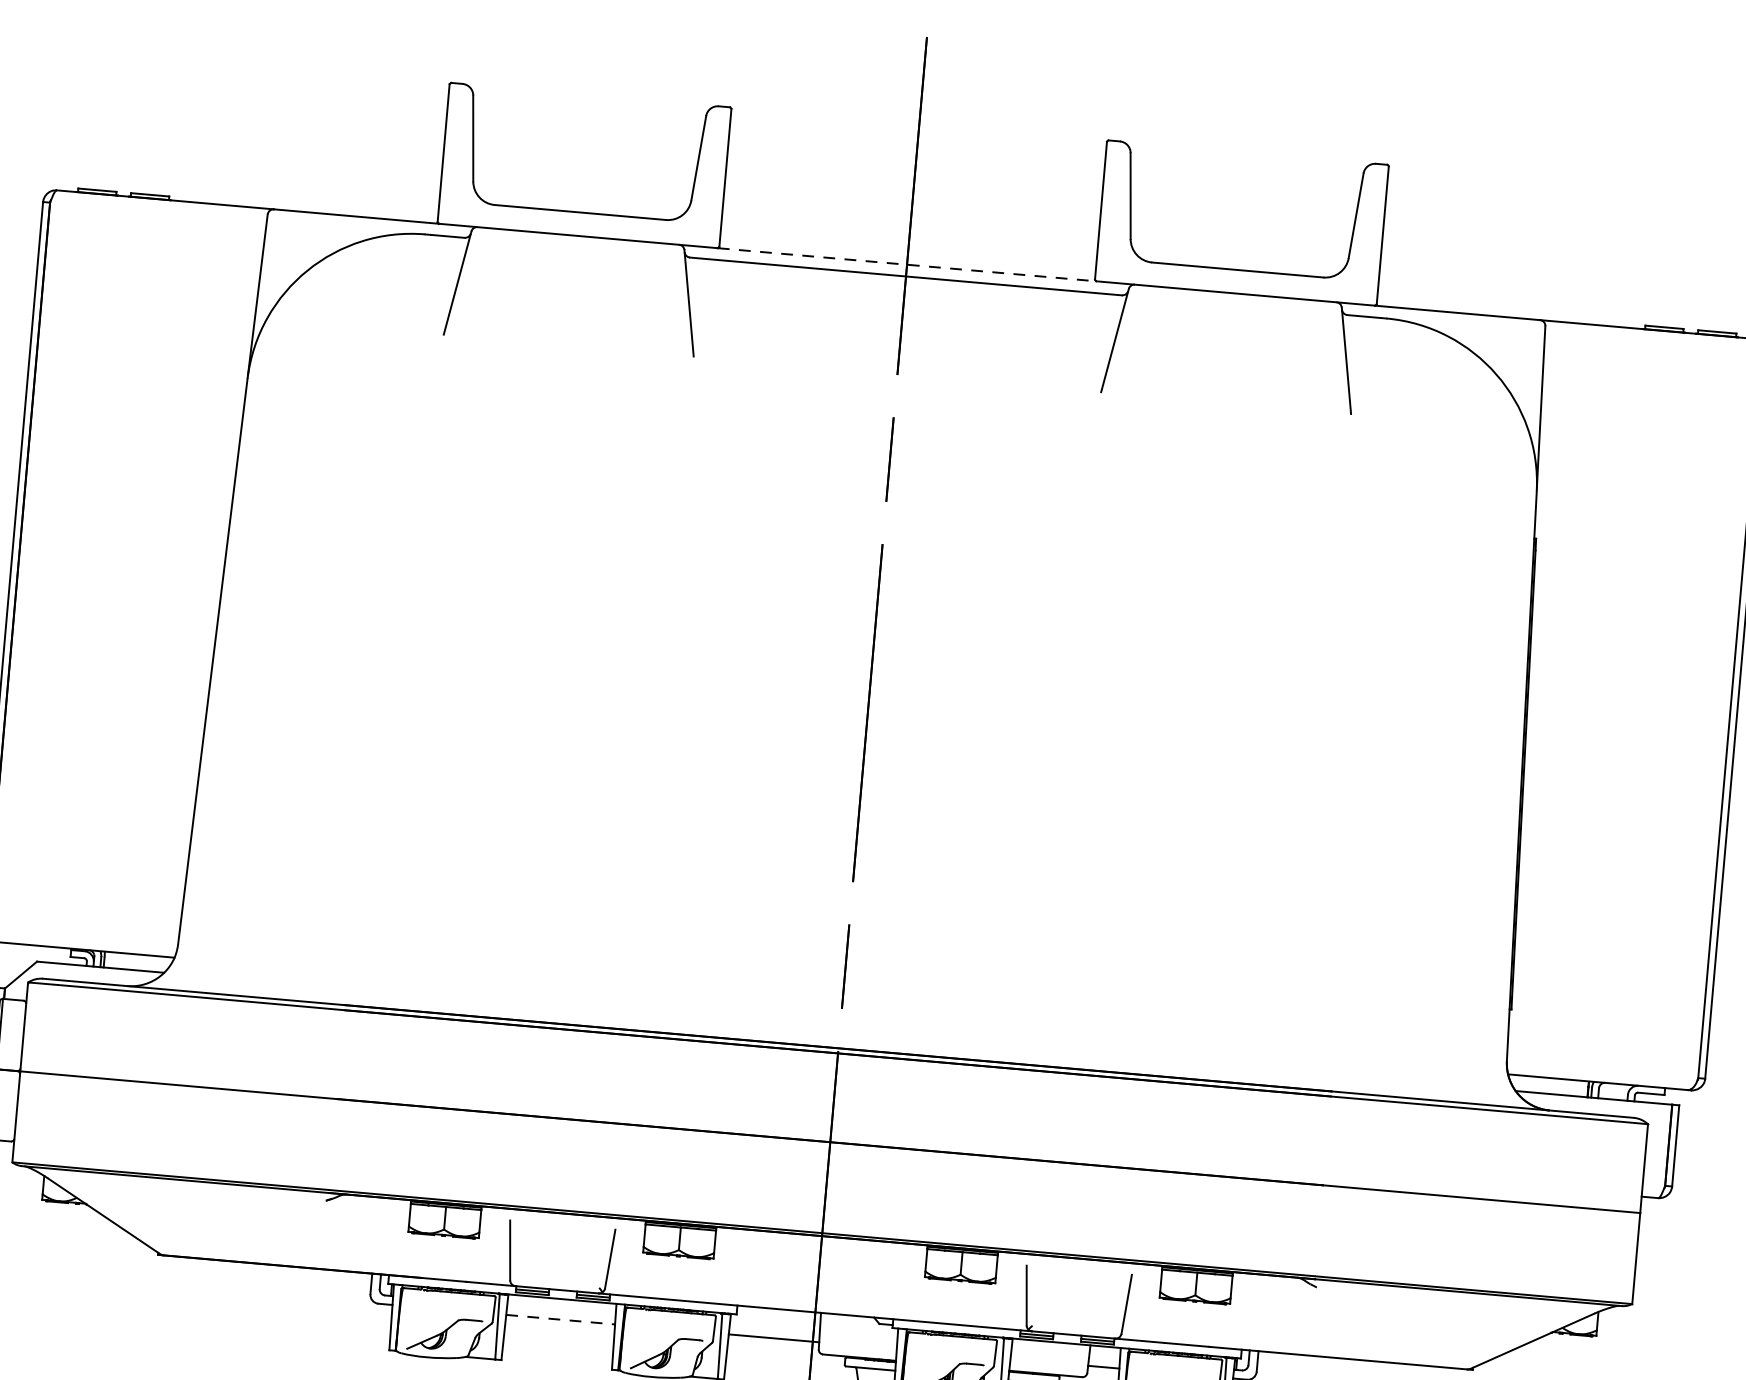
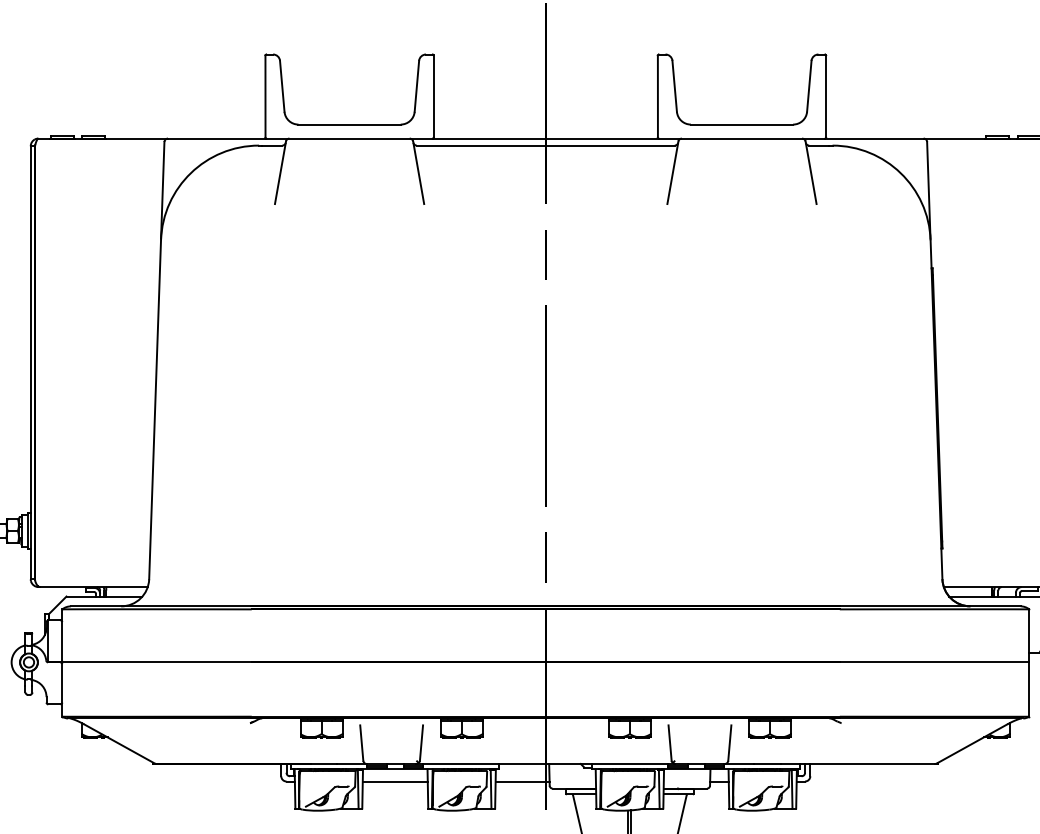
line: (906, 264) -> (545, 138), dashed -> solid
line: (561, 1319) -> (395, 781), dashed -> solid

